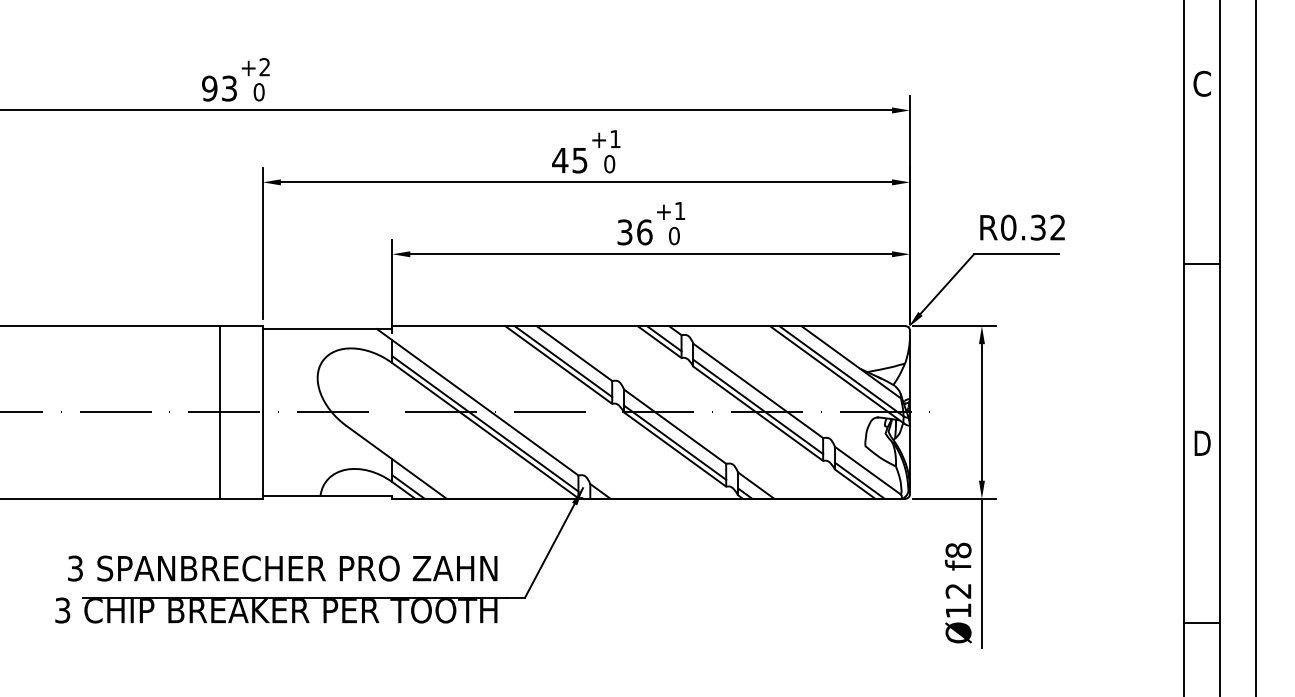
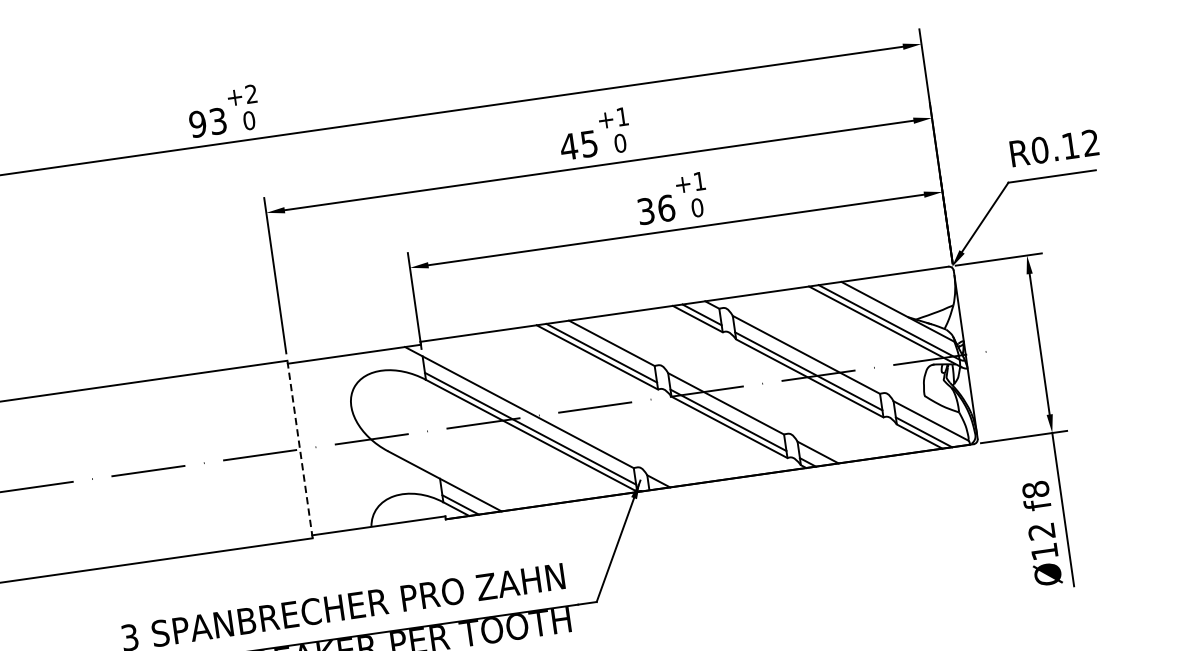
text: (1037, 227) -> (1069, 145), R0.32 -> R0.12
line: (262, 411) -> (299, 448), solid -> dashed
line: (219, 412) -> (255, 455), removed

